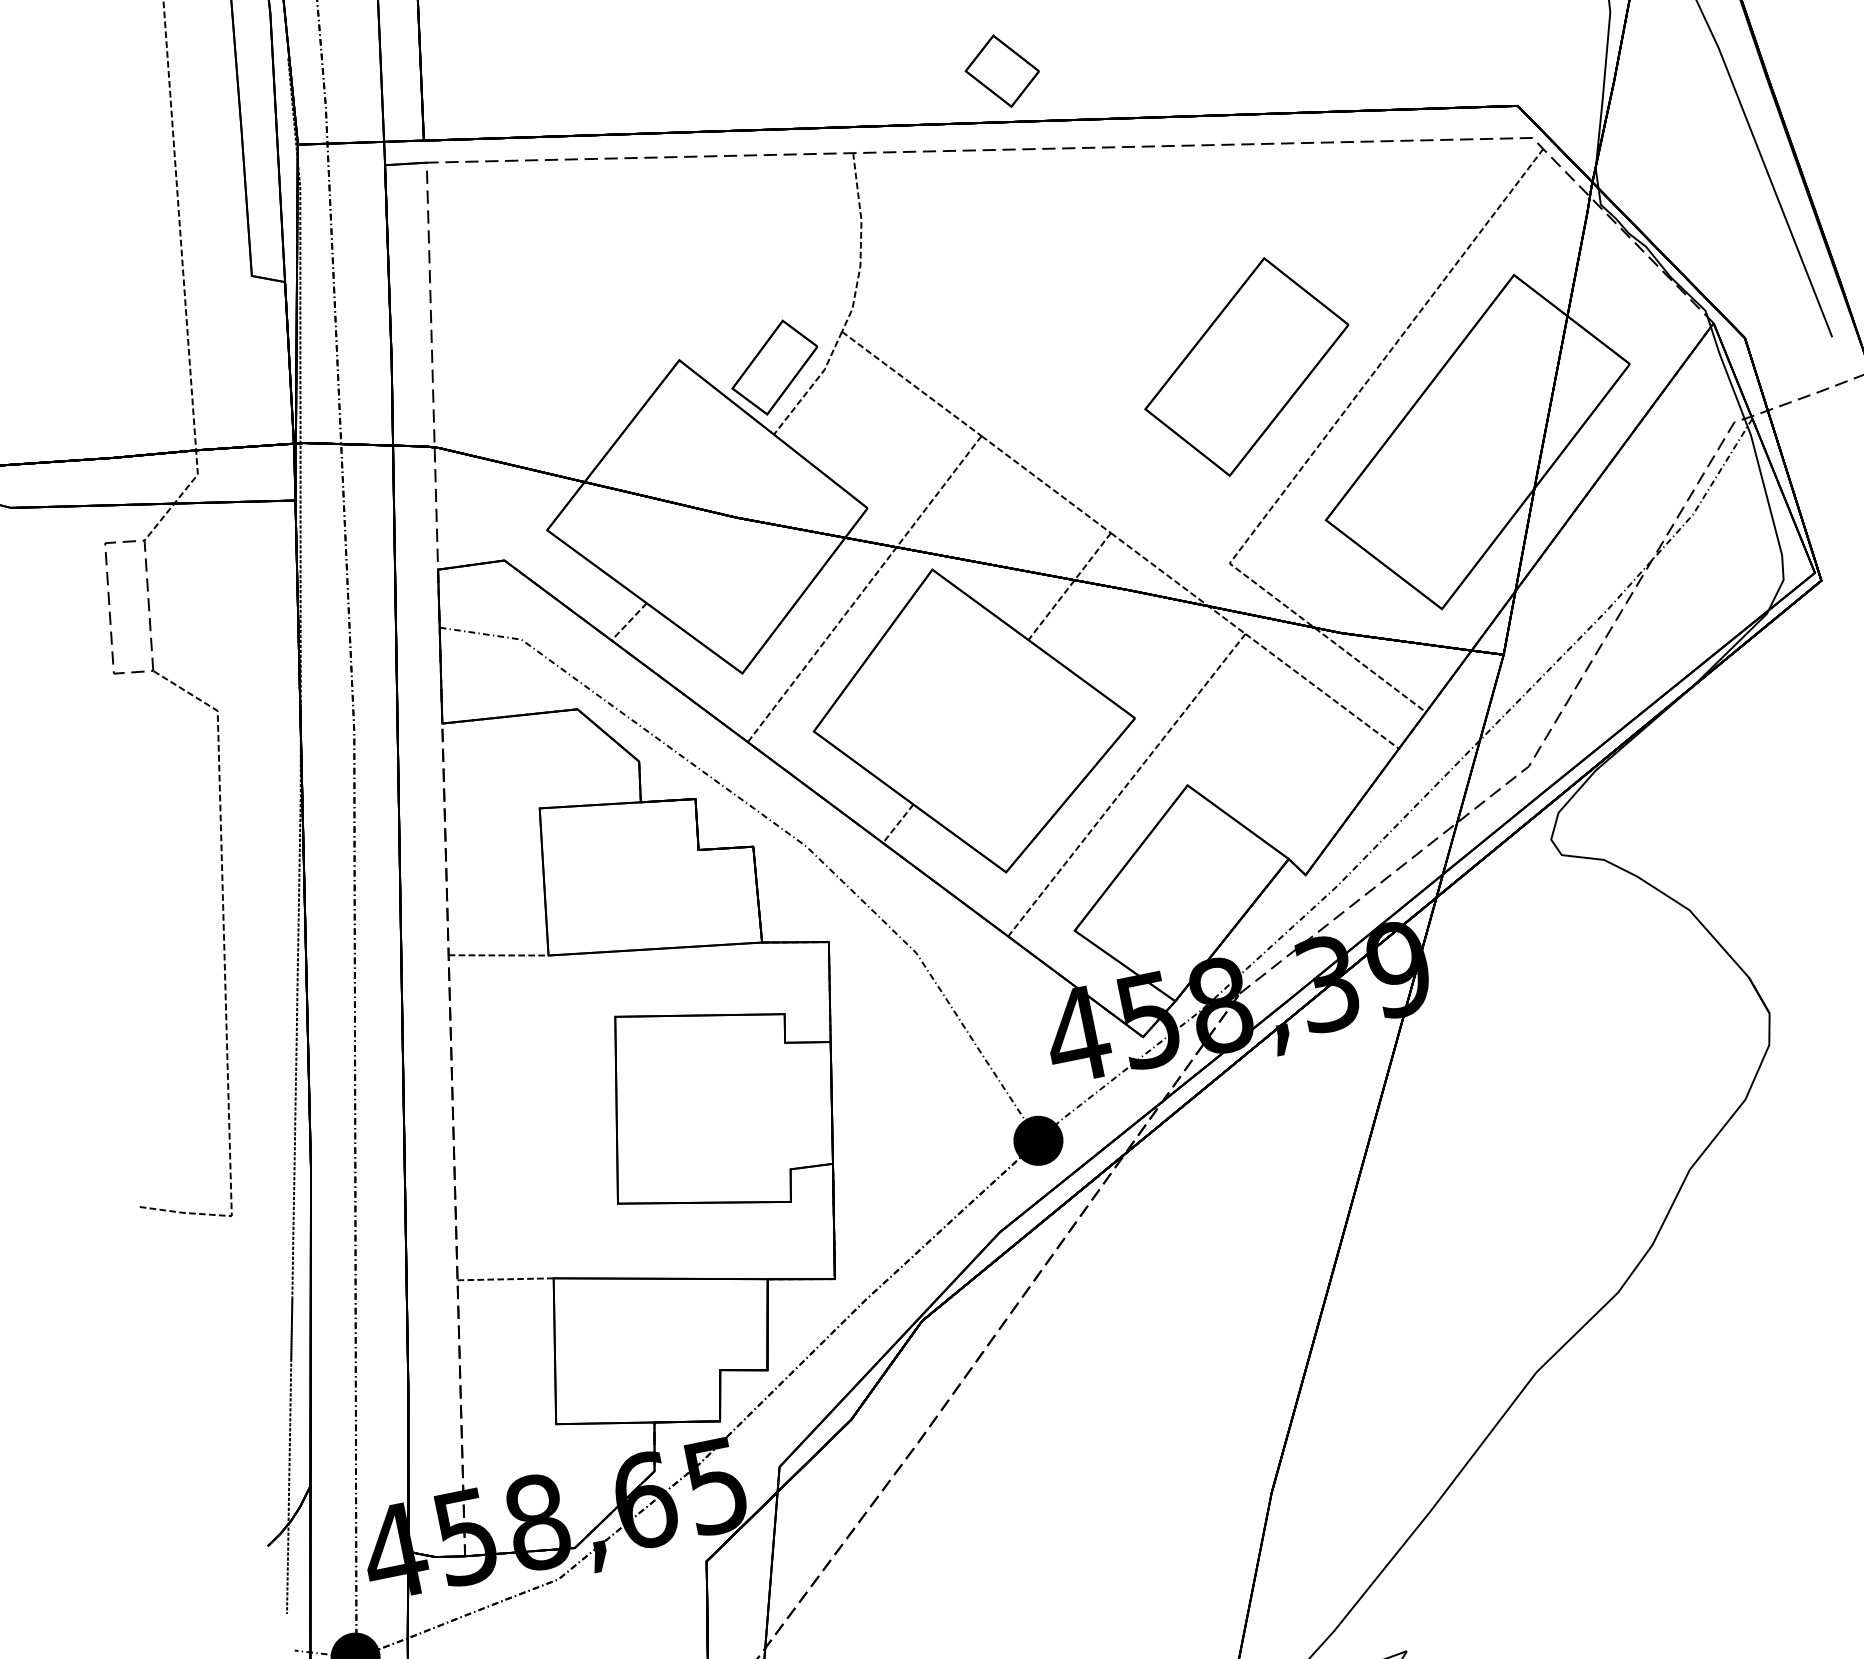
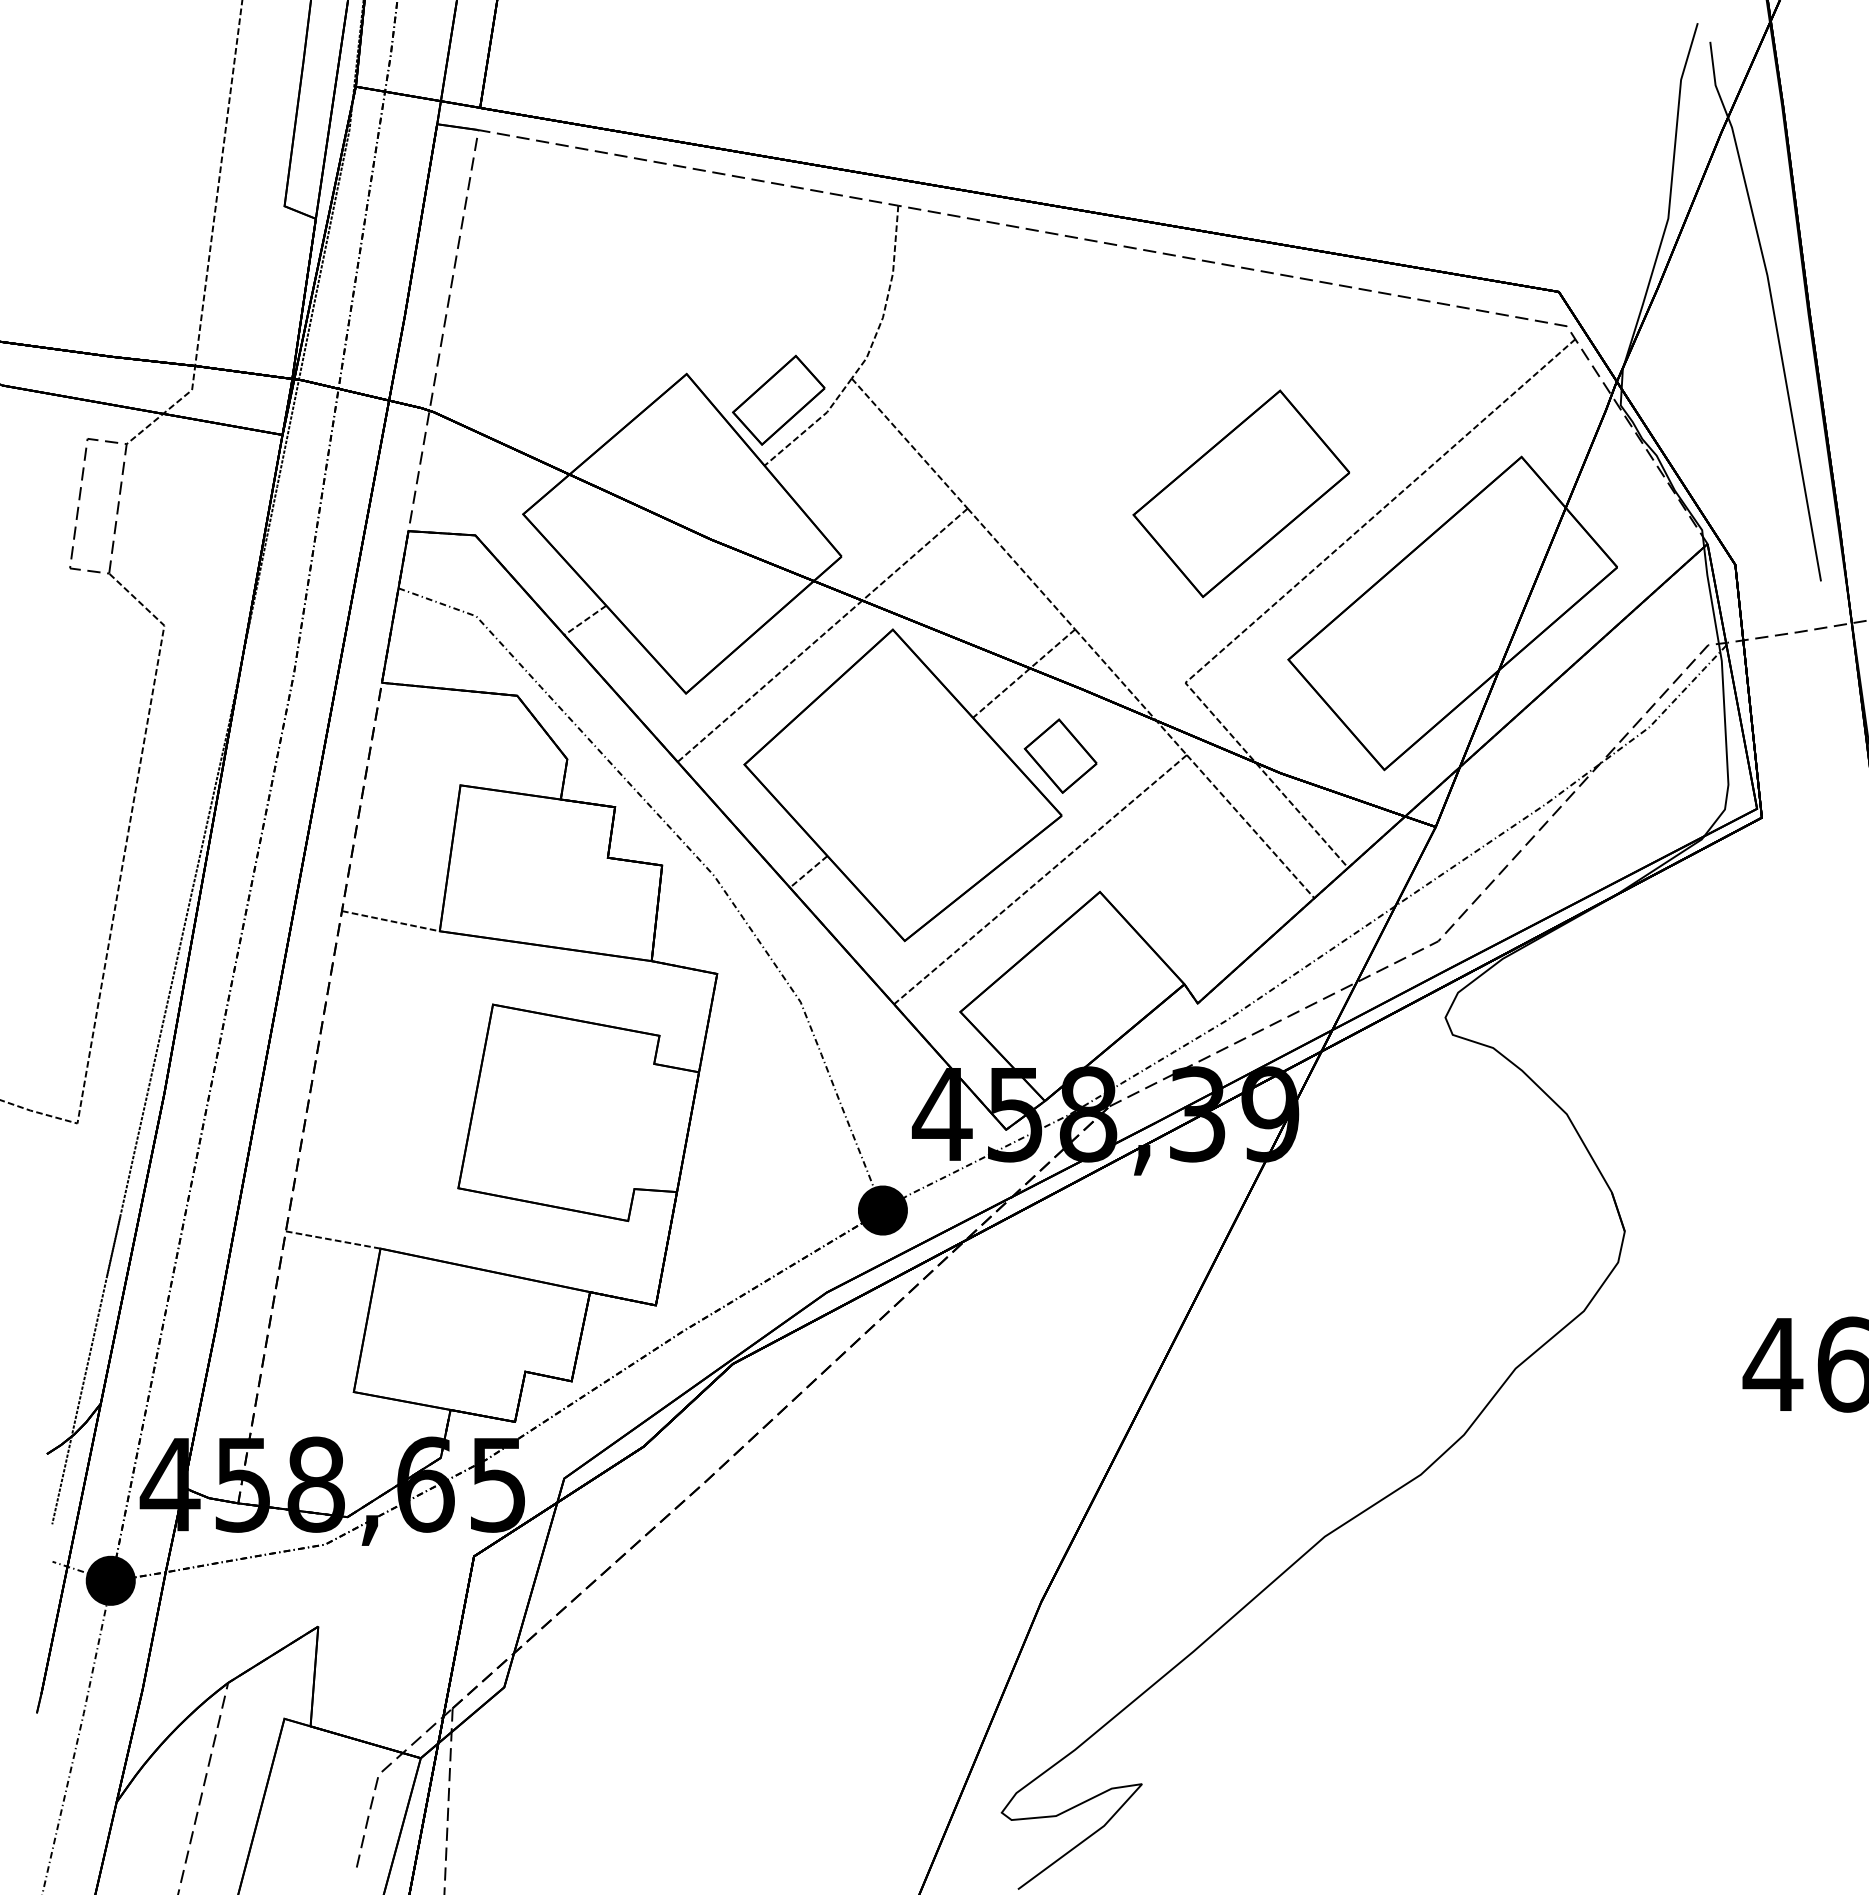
part: (1001, 70) -> (1060, 755), moved

